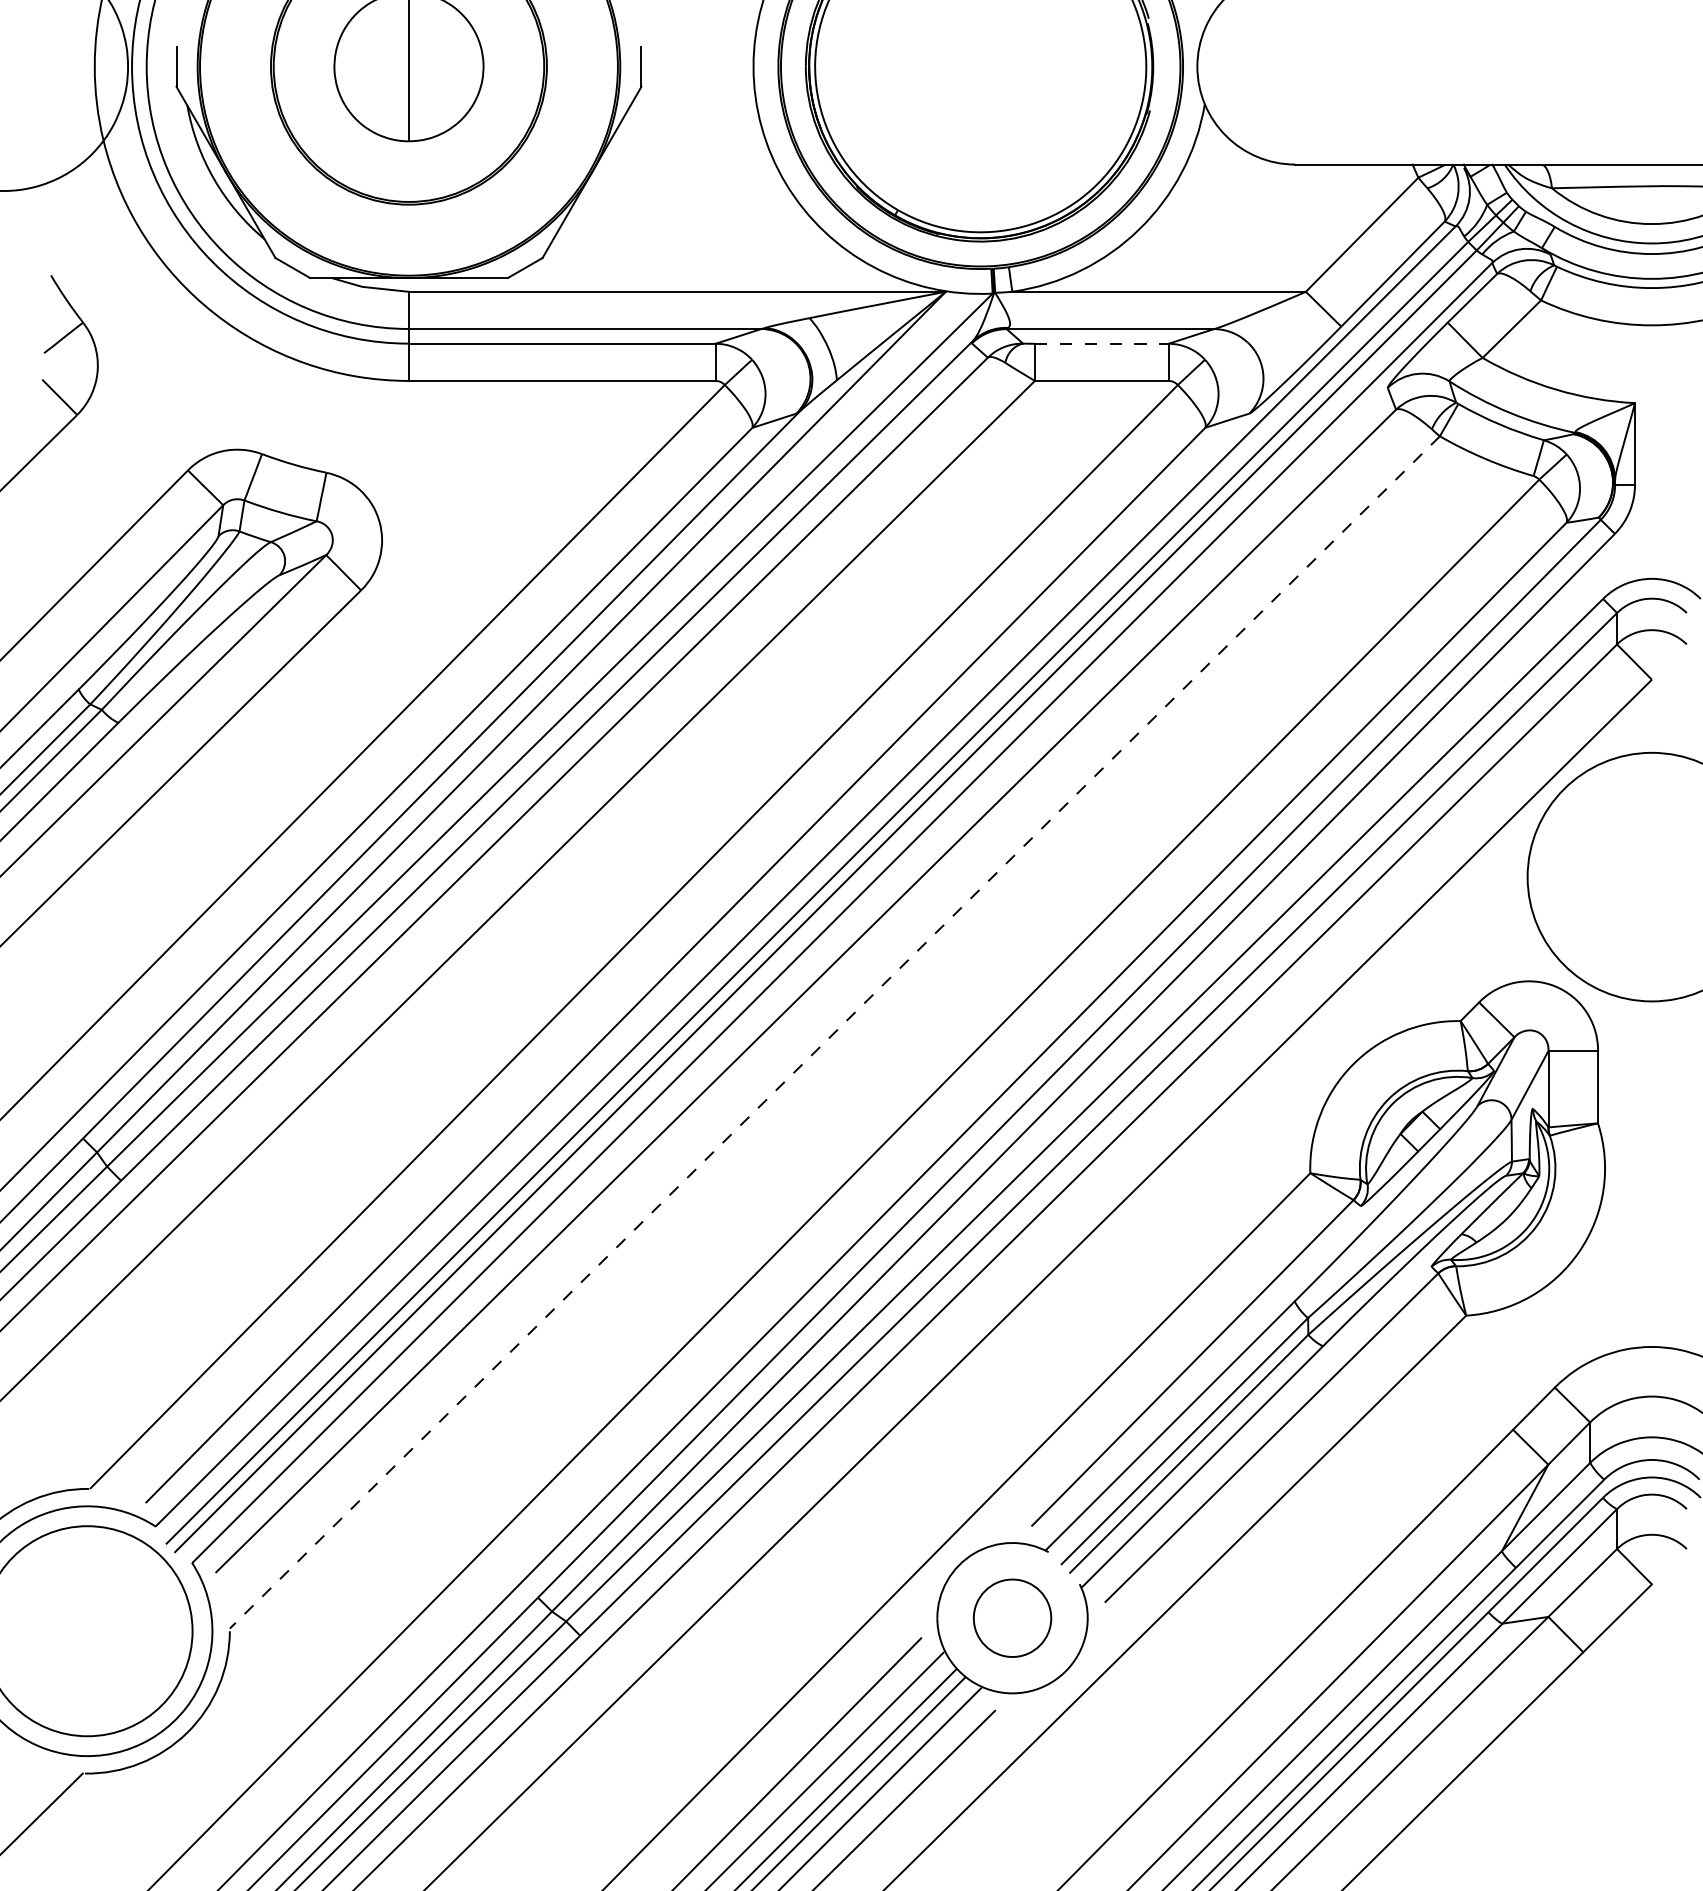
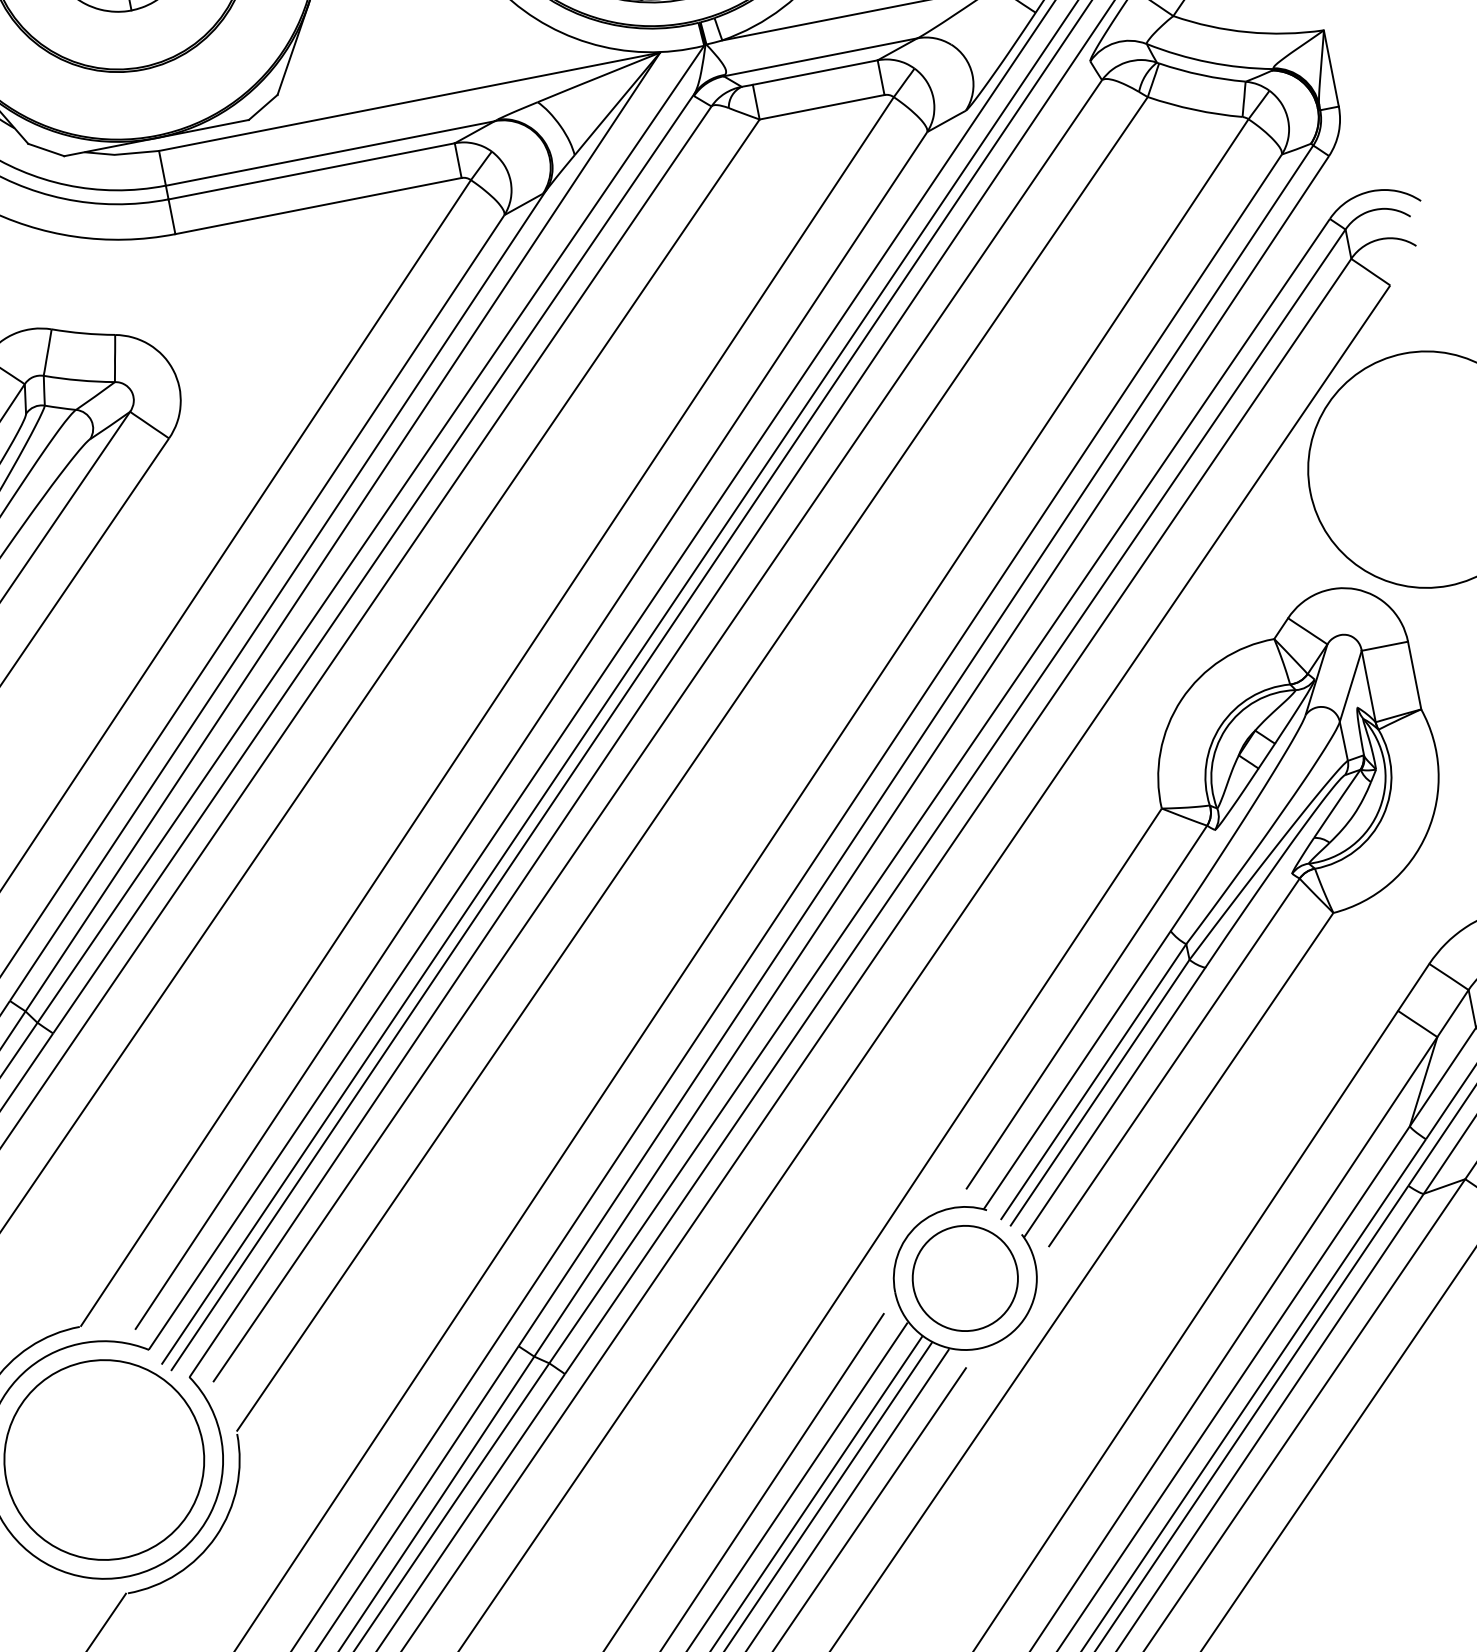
line: (1101, 343) -> (814, 72), dashed -> solid
line: (835, 1031) -> (692, 763), dashed -> solid
circle: (1012, 1618) -> (965, 1278), size x1.43

